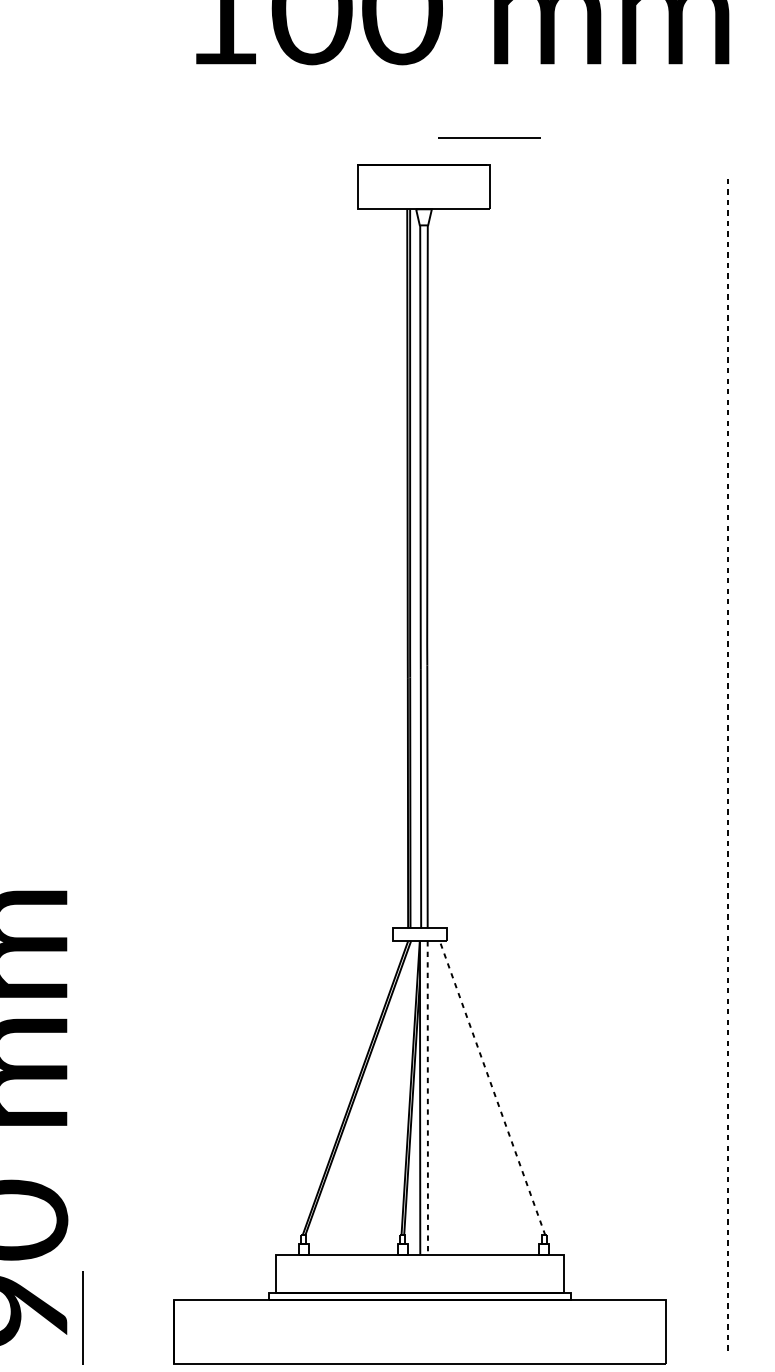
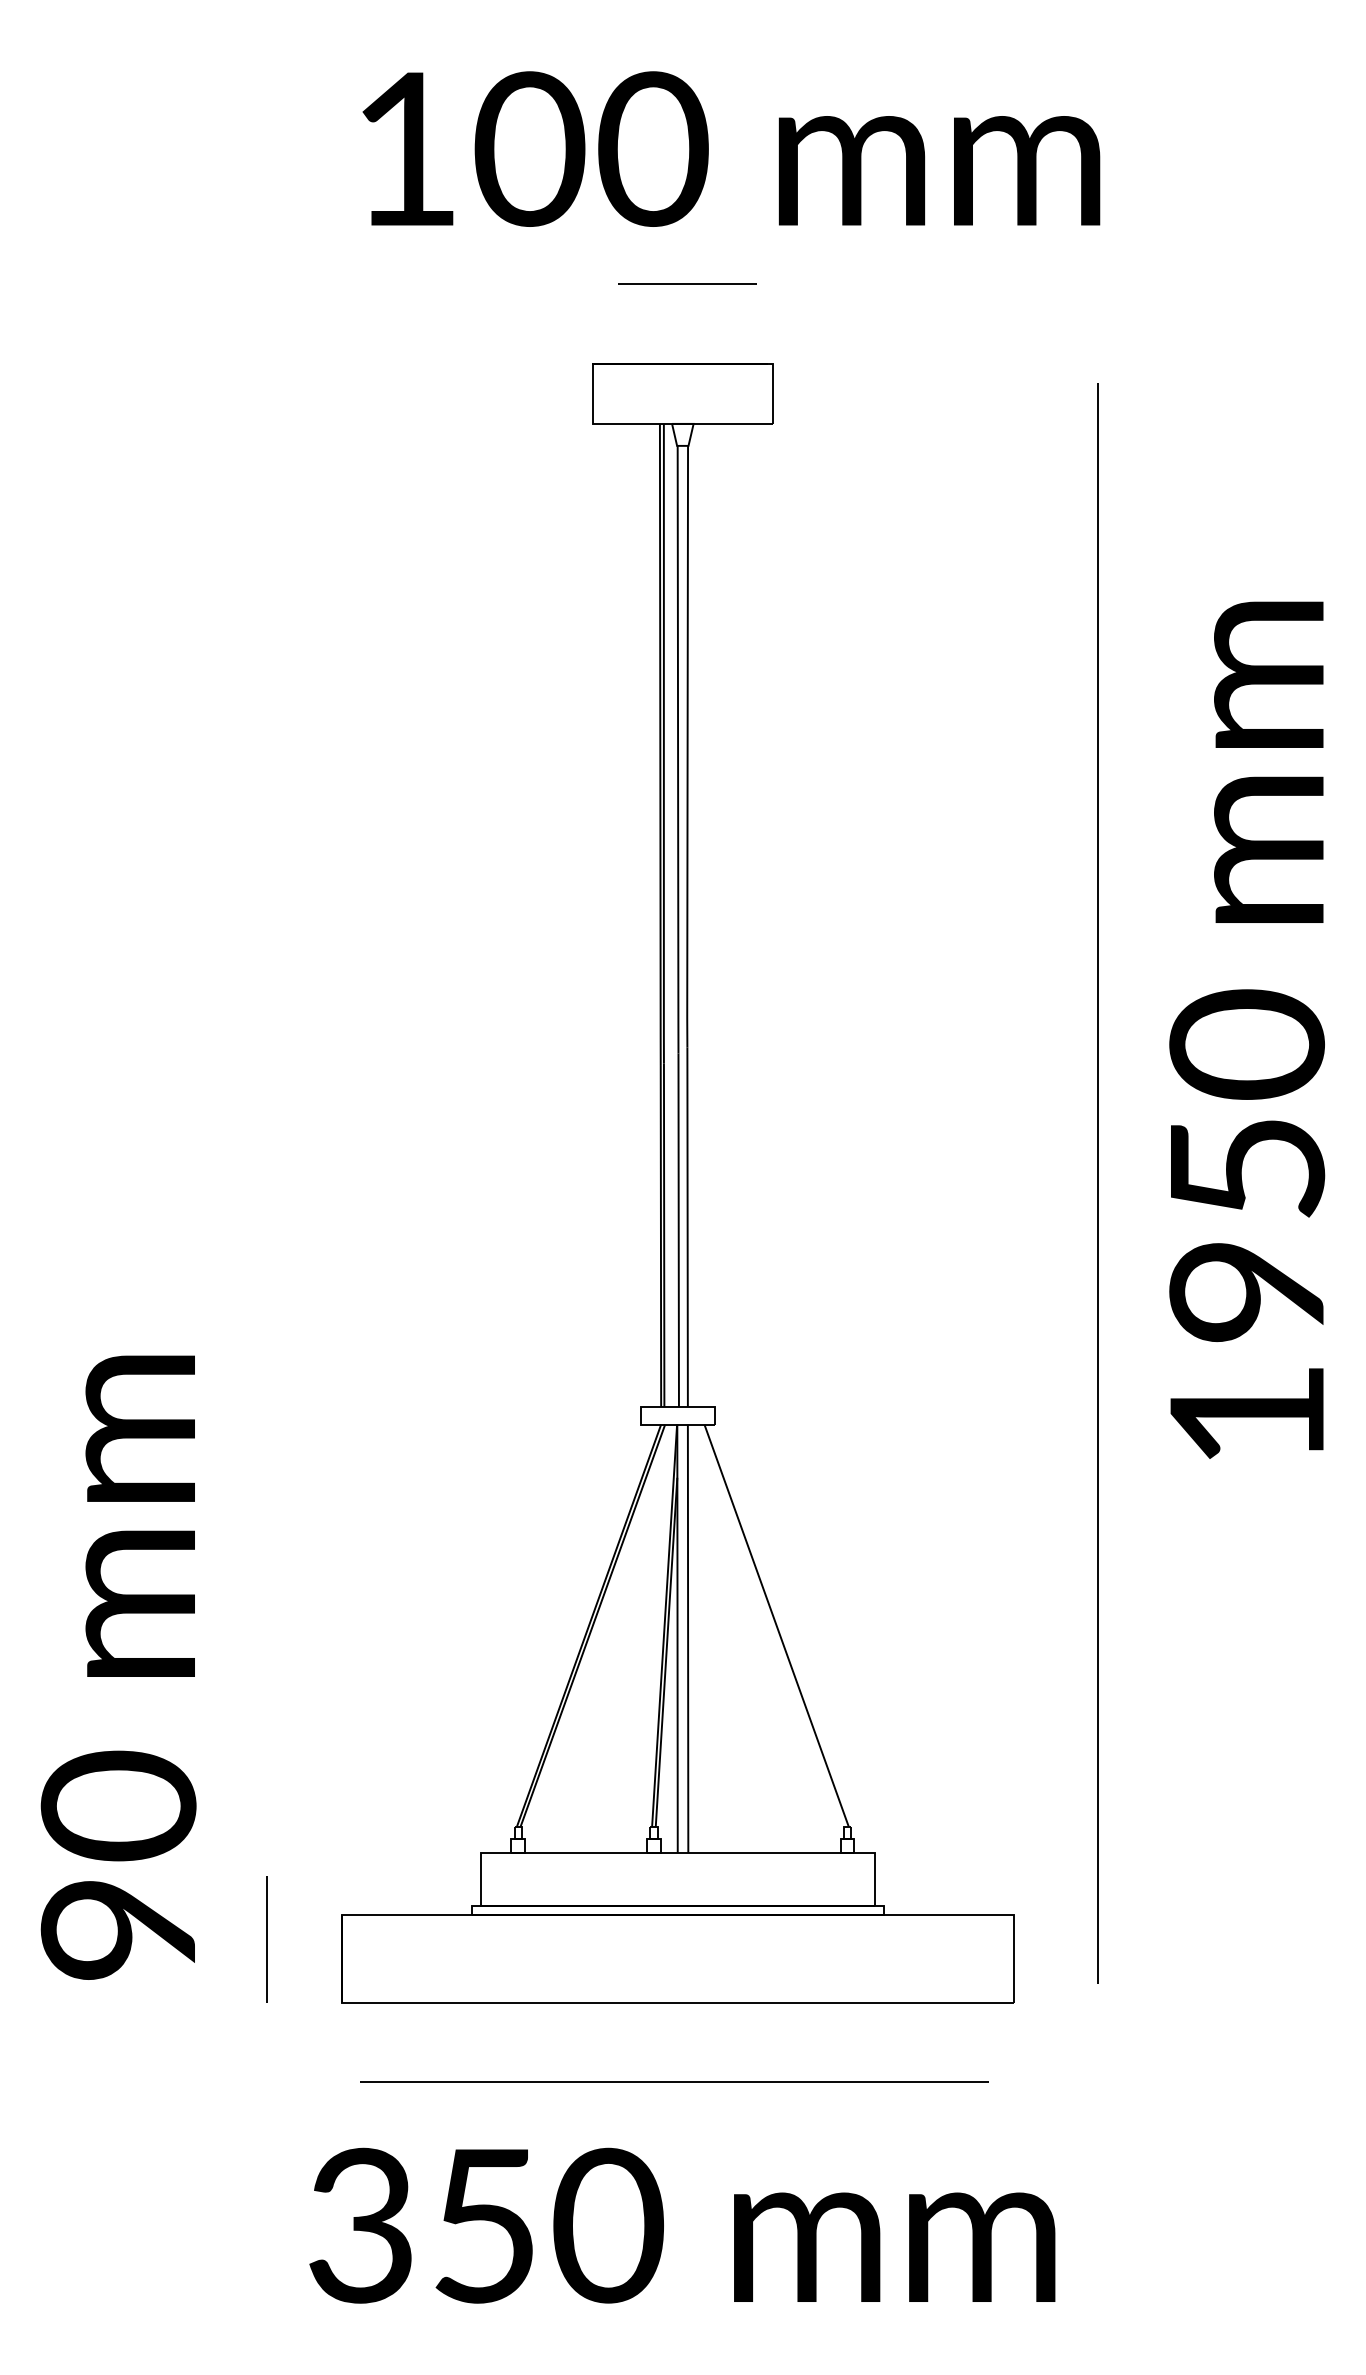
line: (489, 137) -> (687, 283), moved
line: (727, 764) -> (1097, 1183), dashed -> solid
line: (492, 1088) -> (776, 1625), dashed -> solid
line: (428, 1098) -> (688, 1639), dashed -> solid
line: (82, 1317) -> (266, 1939), moved

